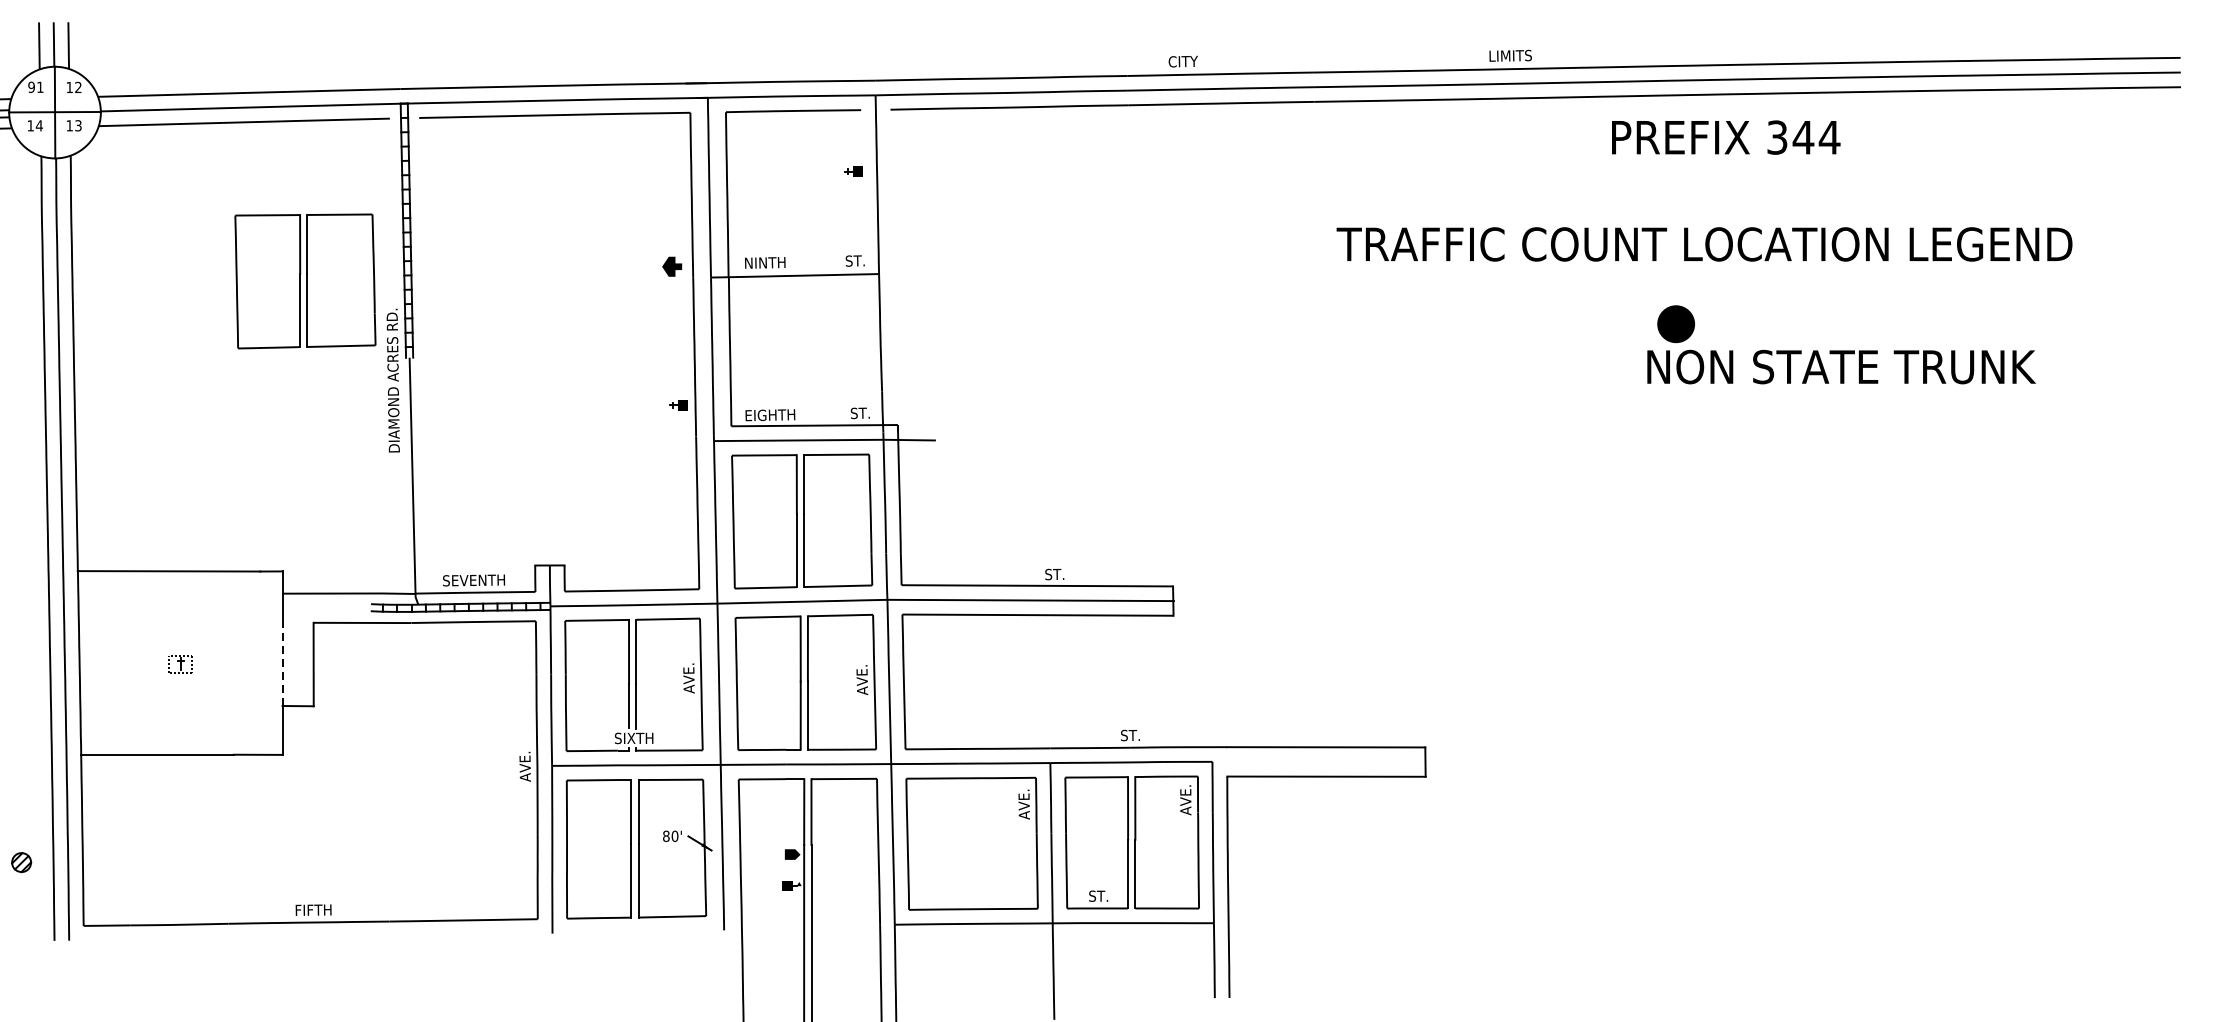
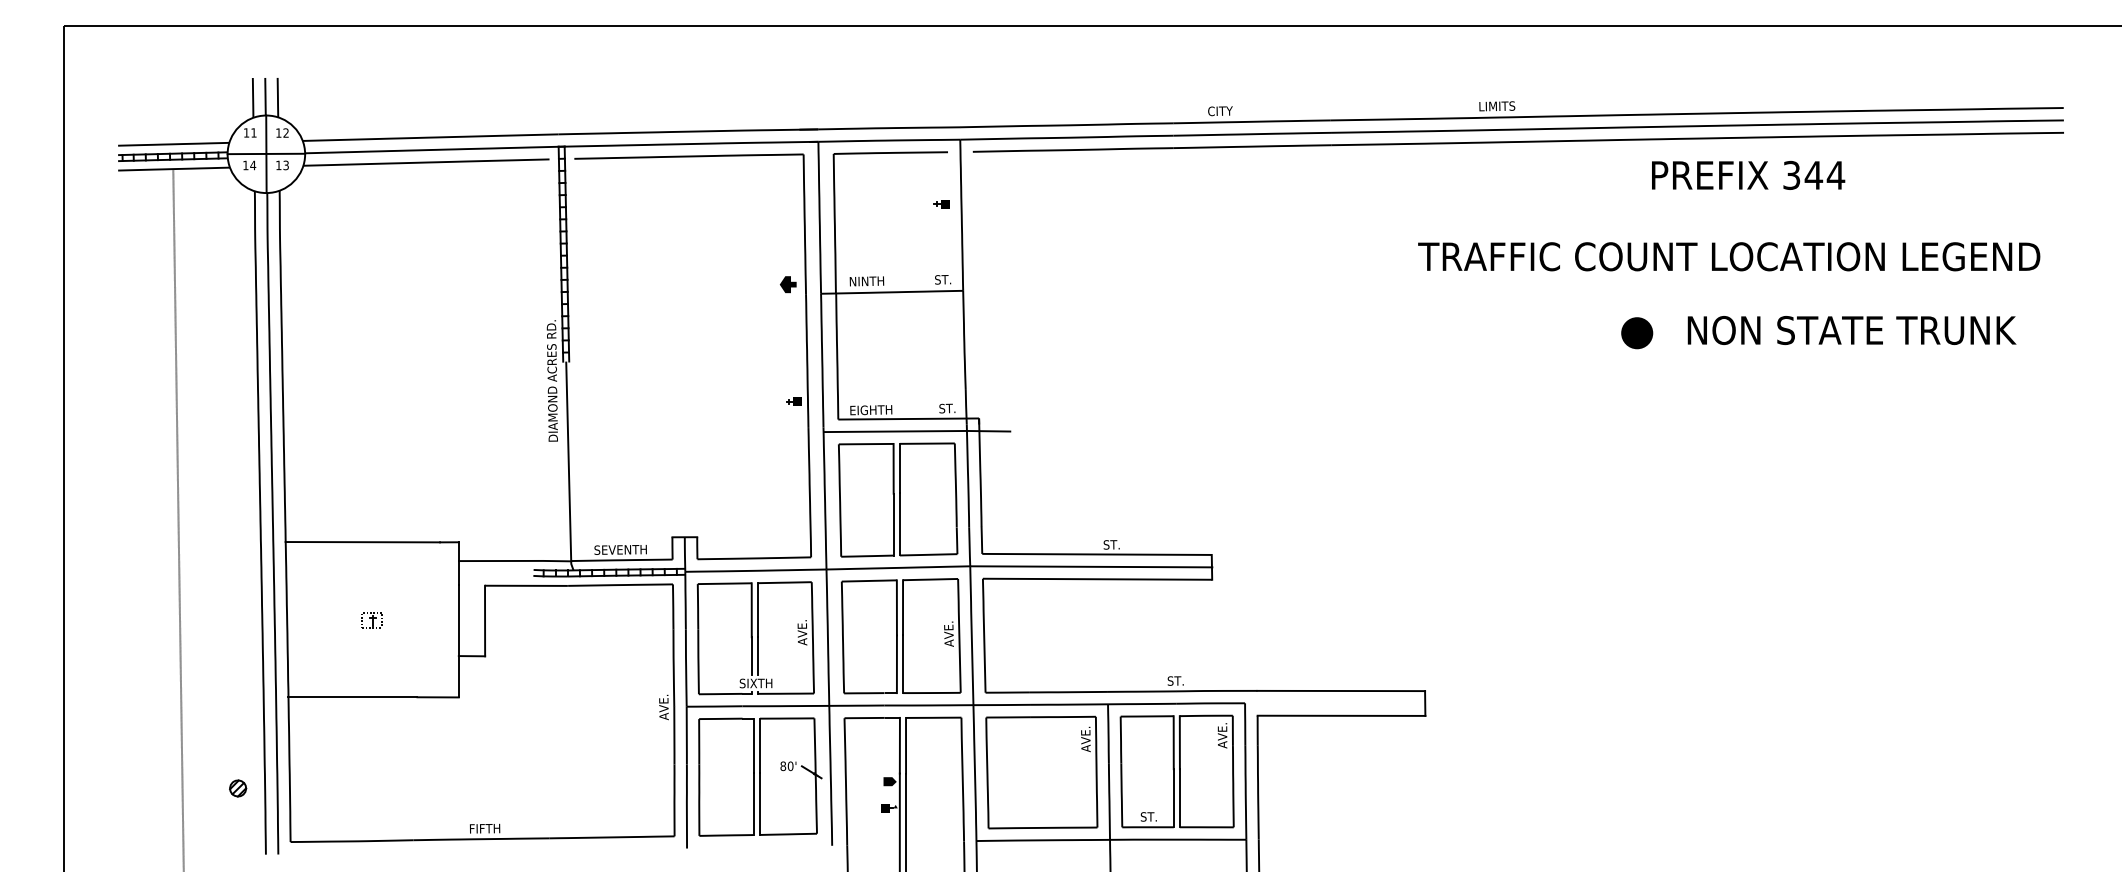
text: (31, 86) -> (246, 132), 91 -> 11
text: (1726, 137) -> (1748, 175), moved
text: (1704, 244) -> (1729, 256), moved
part: (305, 280) -> (478, 296), removed
text: (1840, 367) -> (1851, 330), moved
line: (282, 663) -> (458, 620), dashed -> solid

